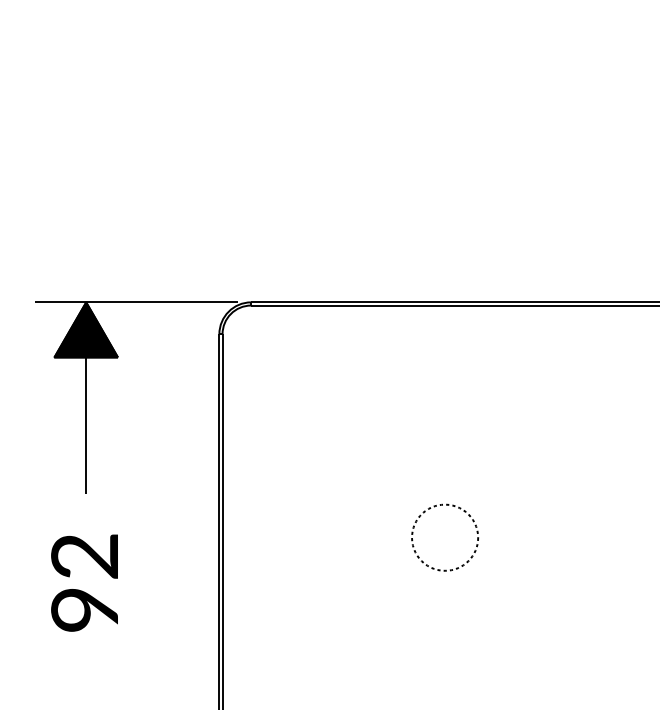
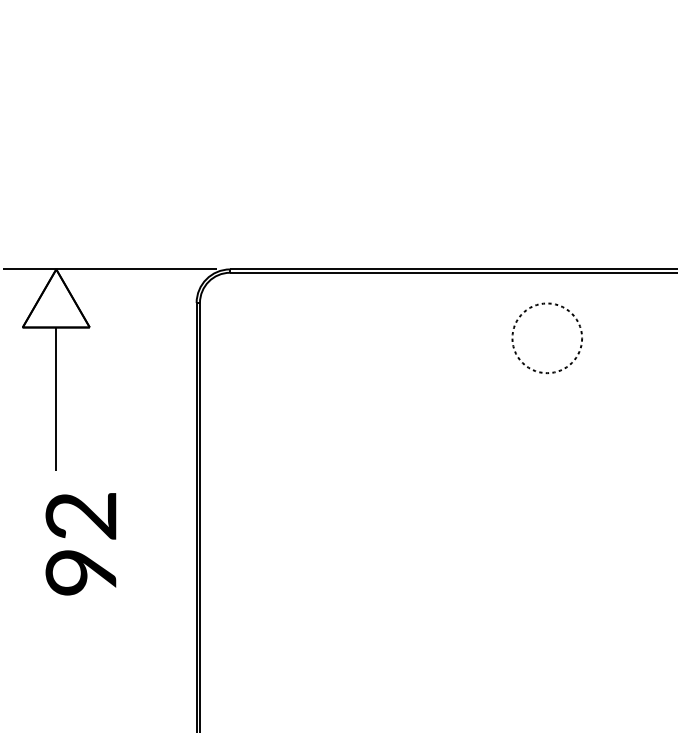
fill: (86, 329) -> (56, 298), removed
part: (472, 521) -> (576, 321), moved
text: (84, 582) -> (80, 543), moved

